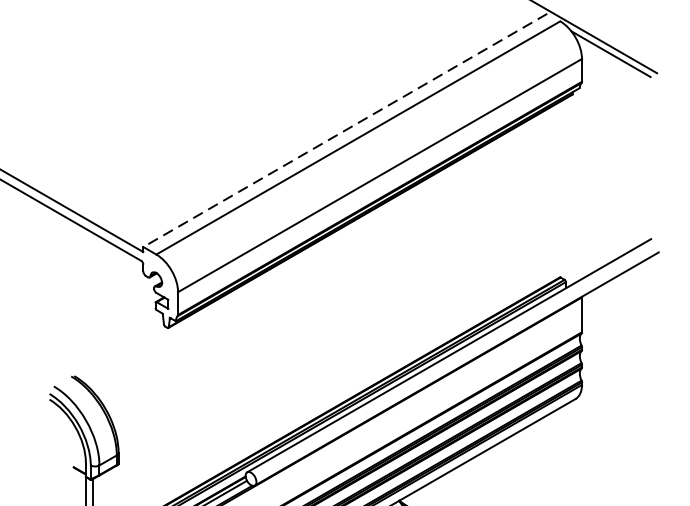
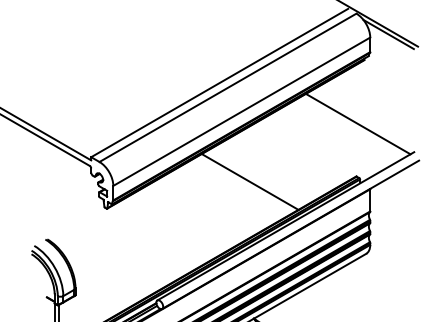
line: (345, 131) -> (219, 83), dashed -> solid
line: (561, 194) -> (357, 123), added
line: (392, 285) -> (249, 181), added

